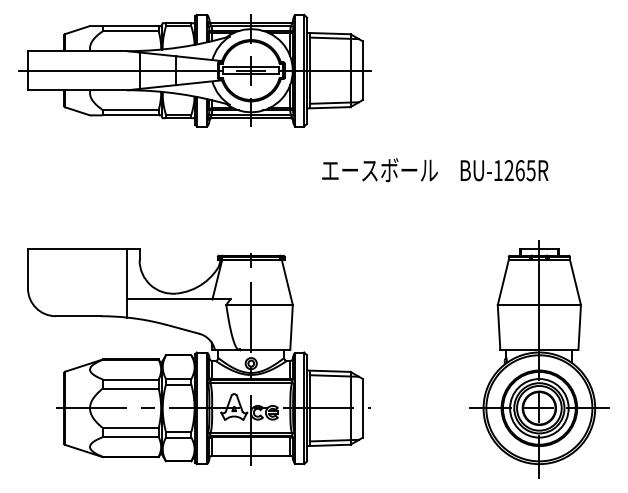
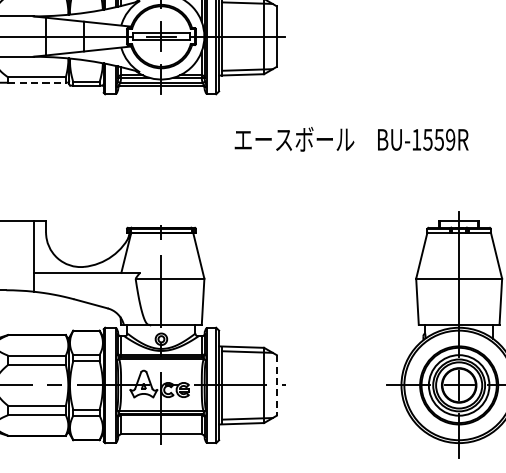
line: (130, 115) -> (36, 82), solid -> dashed
text: (519, 170) -> (438, 139), BU-1265R -> BU-1559R
line: (362, 408) -> (276, 385), solid -> dashed

